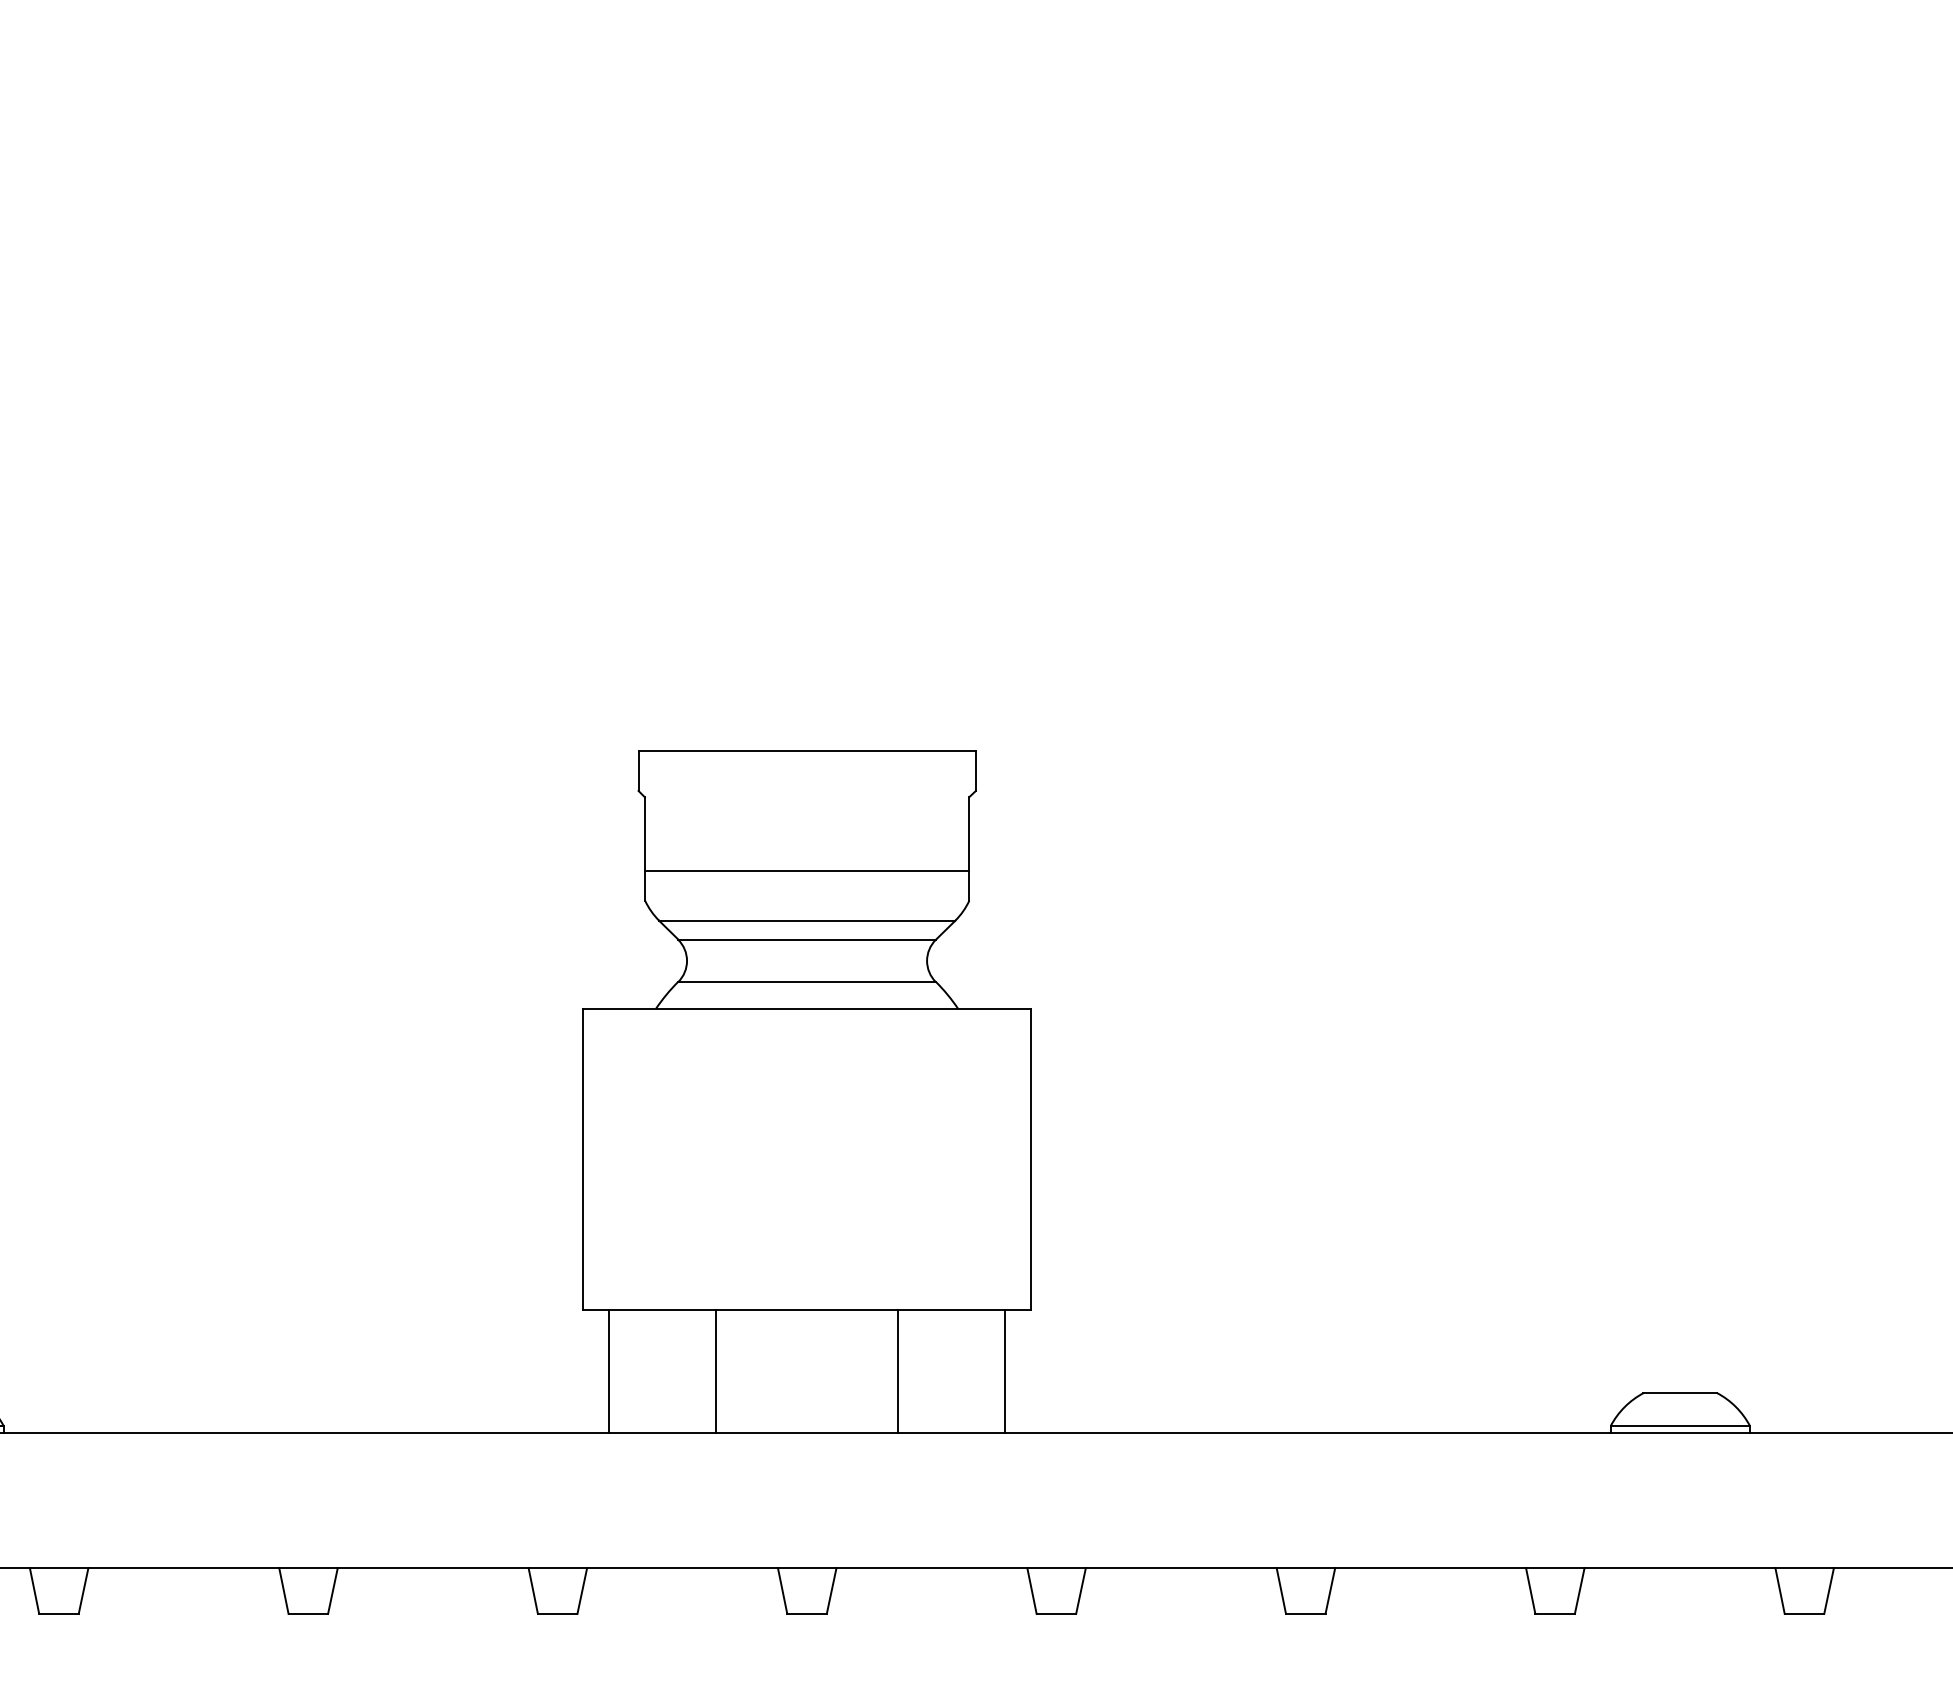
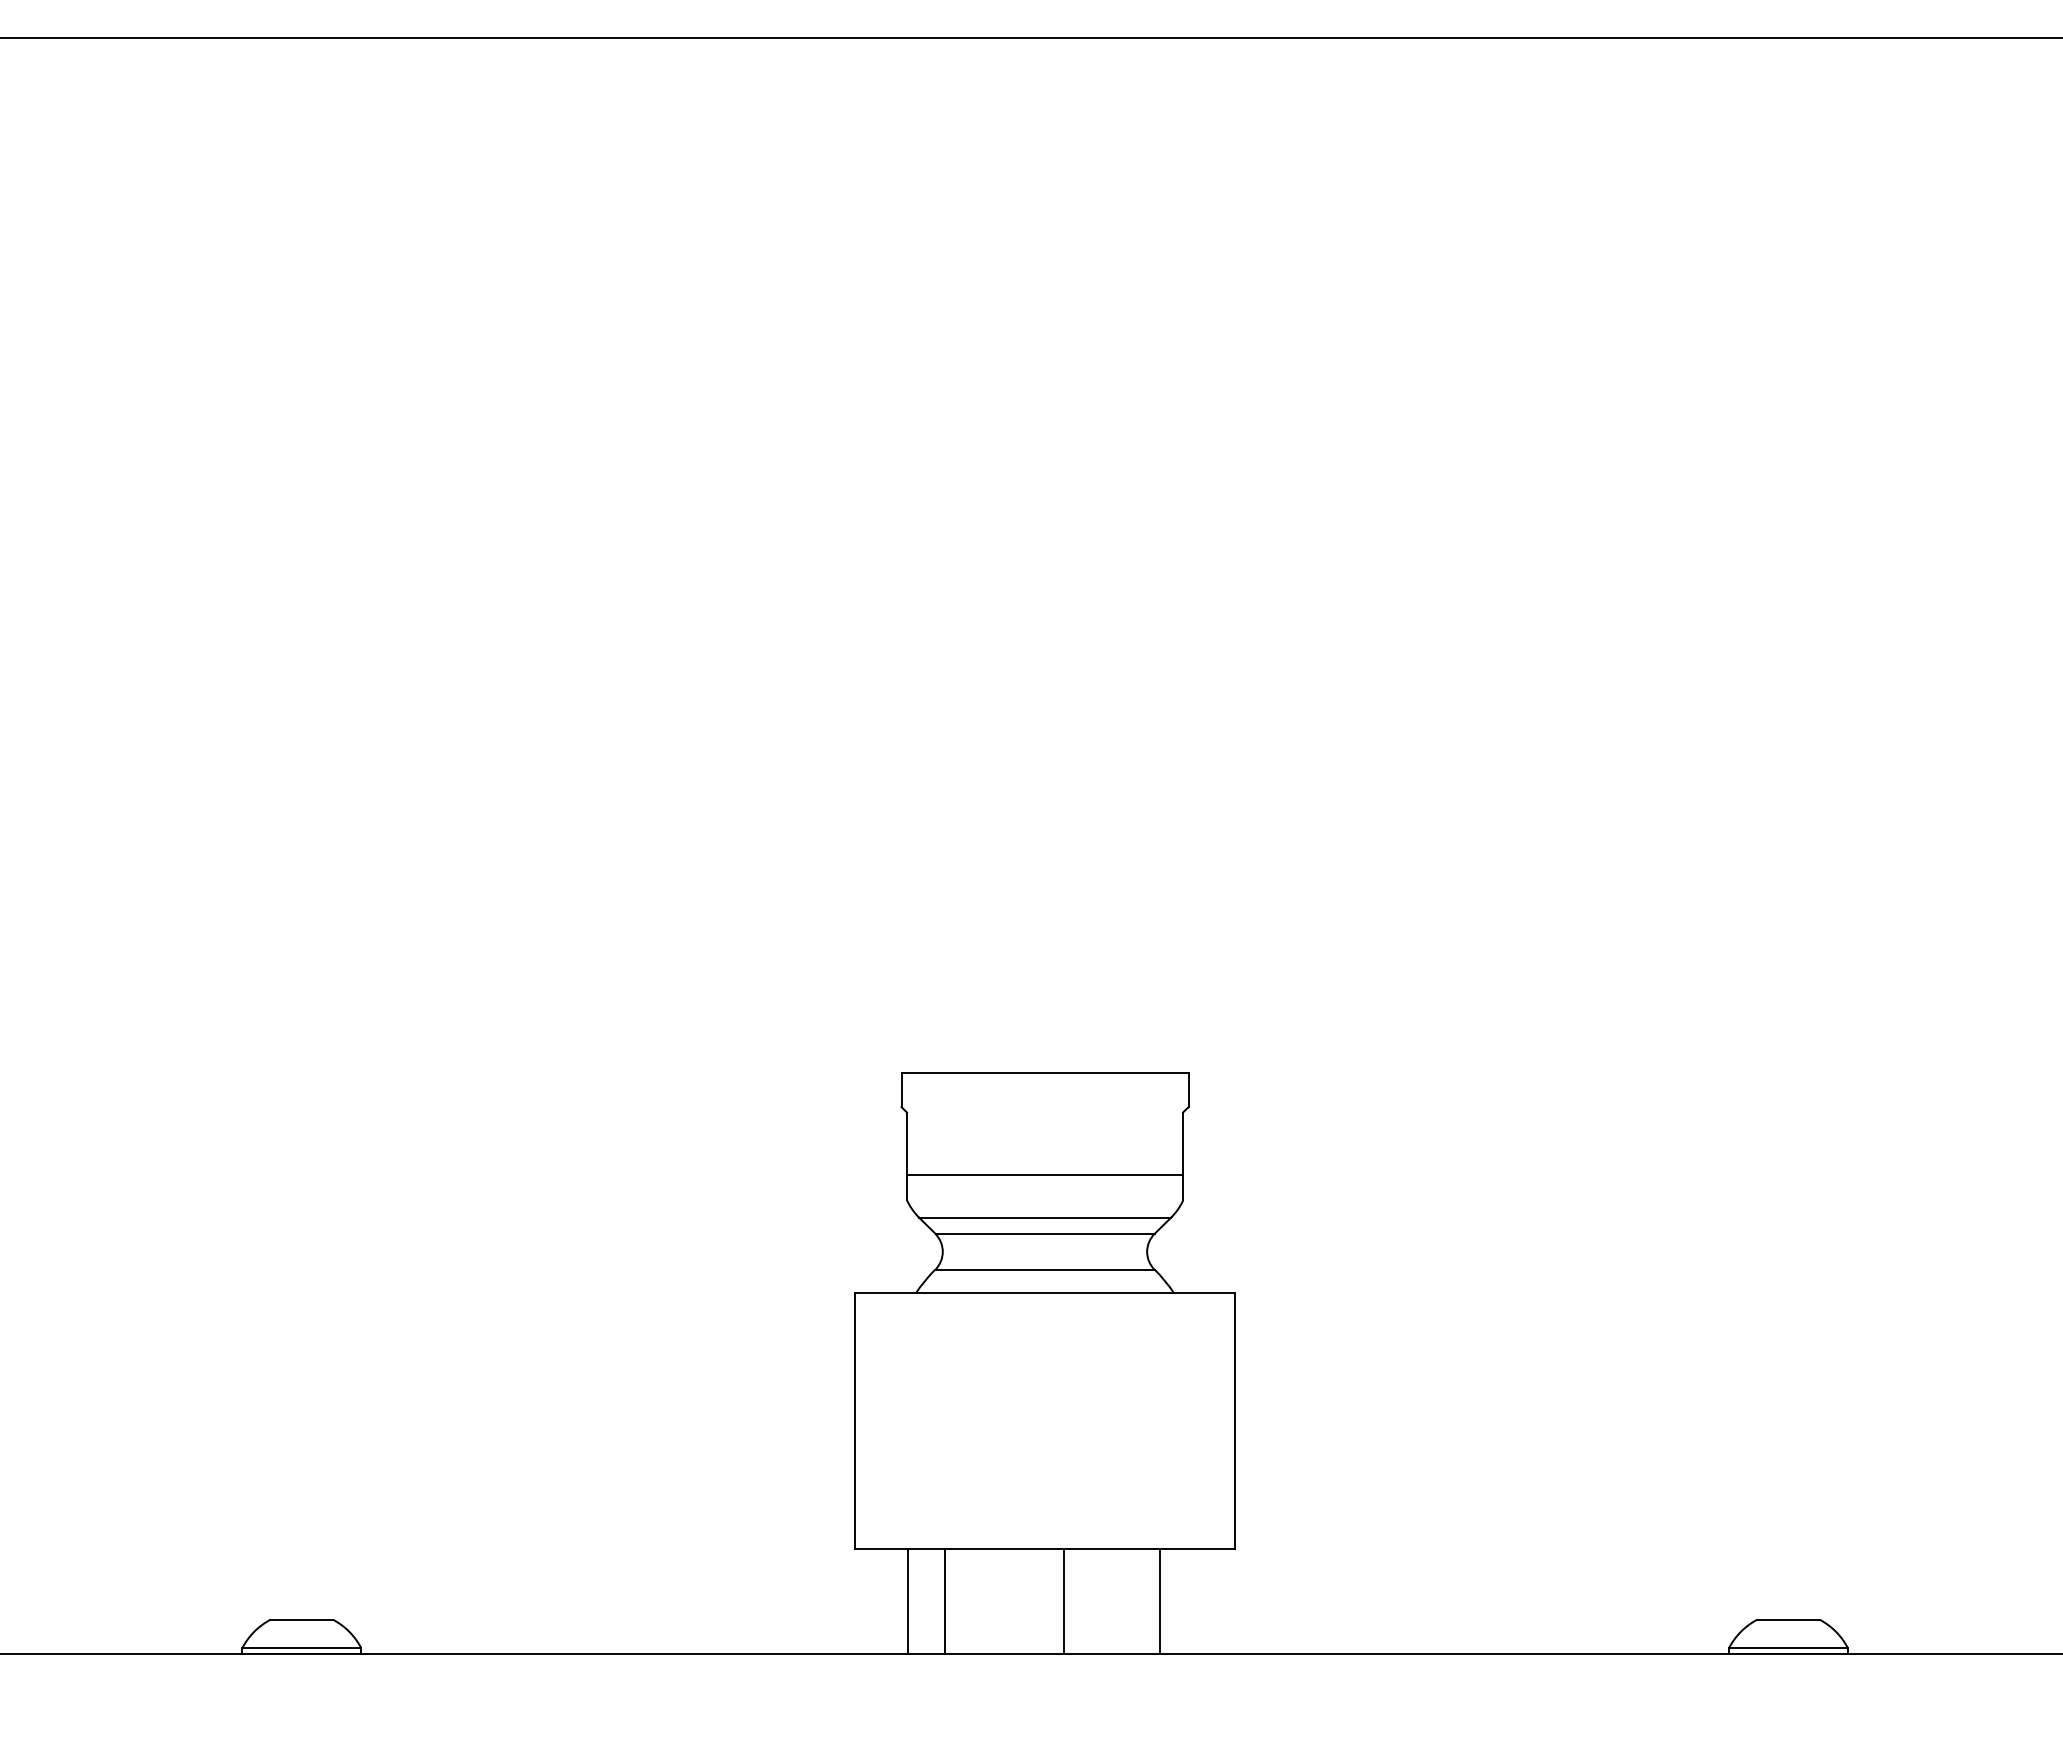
line: (609, 1370) -> (945, 1600), moved
line: (716, 1370) -> (907, 1600), moved
line: (898, 1370) -> (1064, 1600), moved
line: (1005, 1370) -> (1159, 1600), moved

